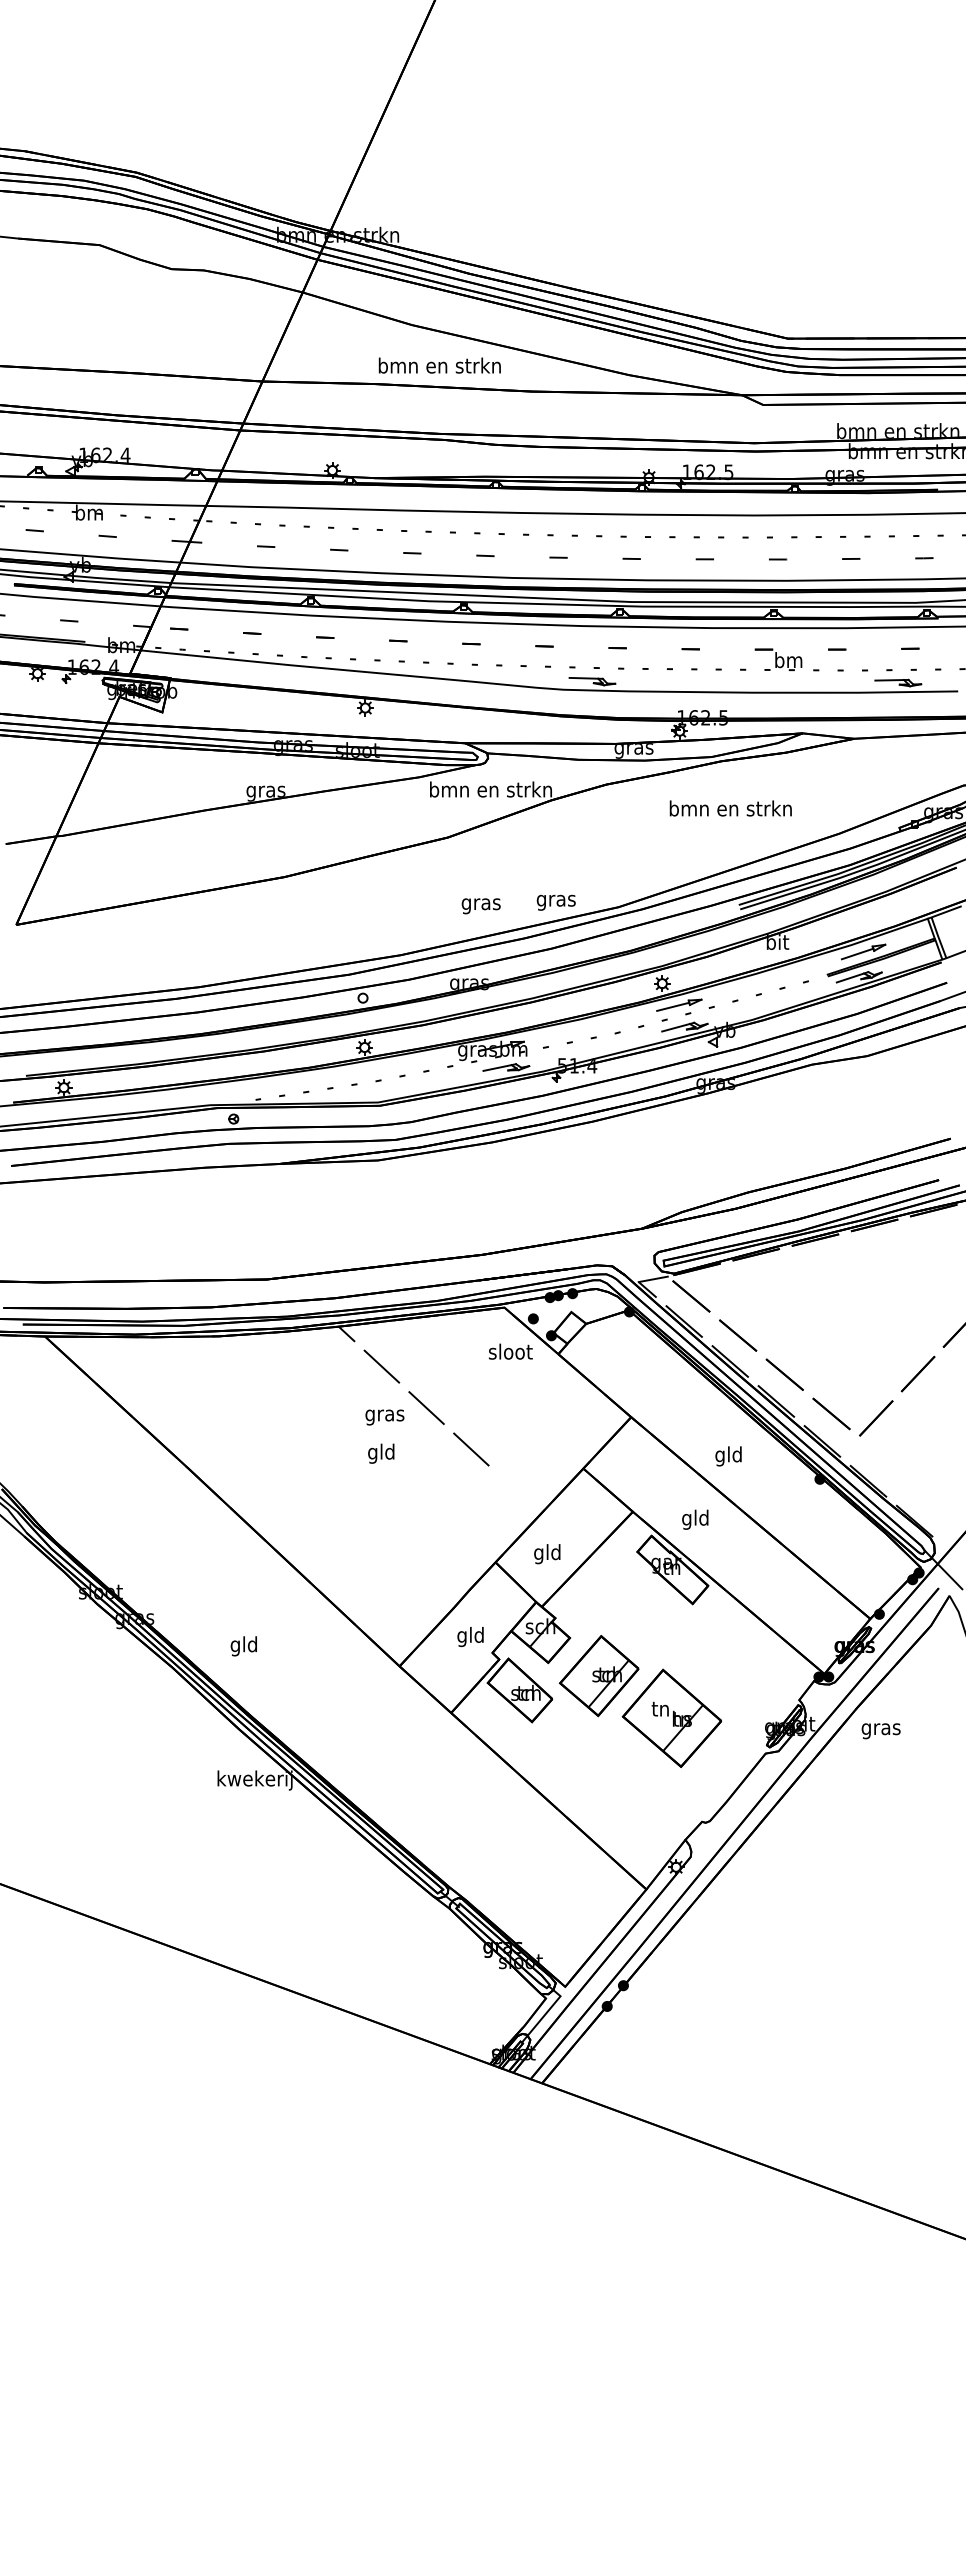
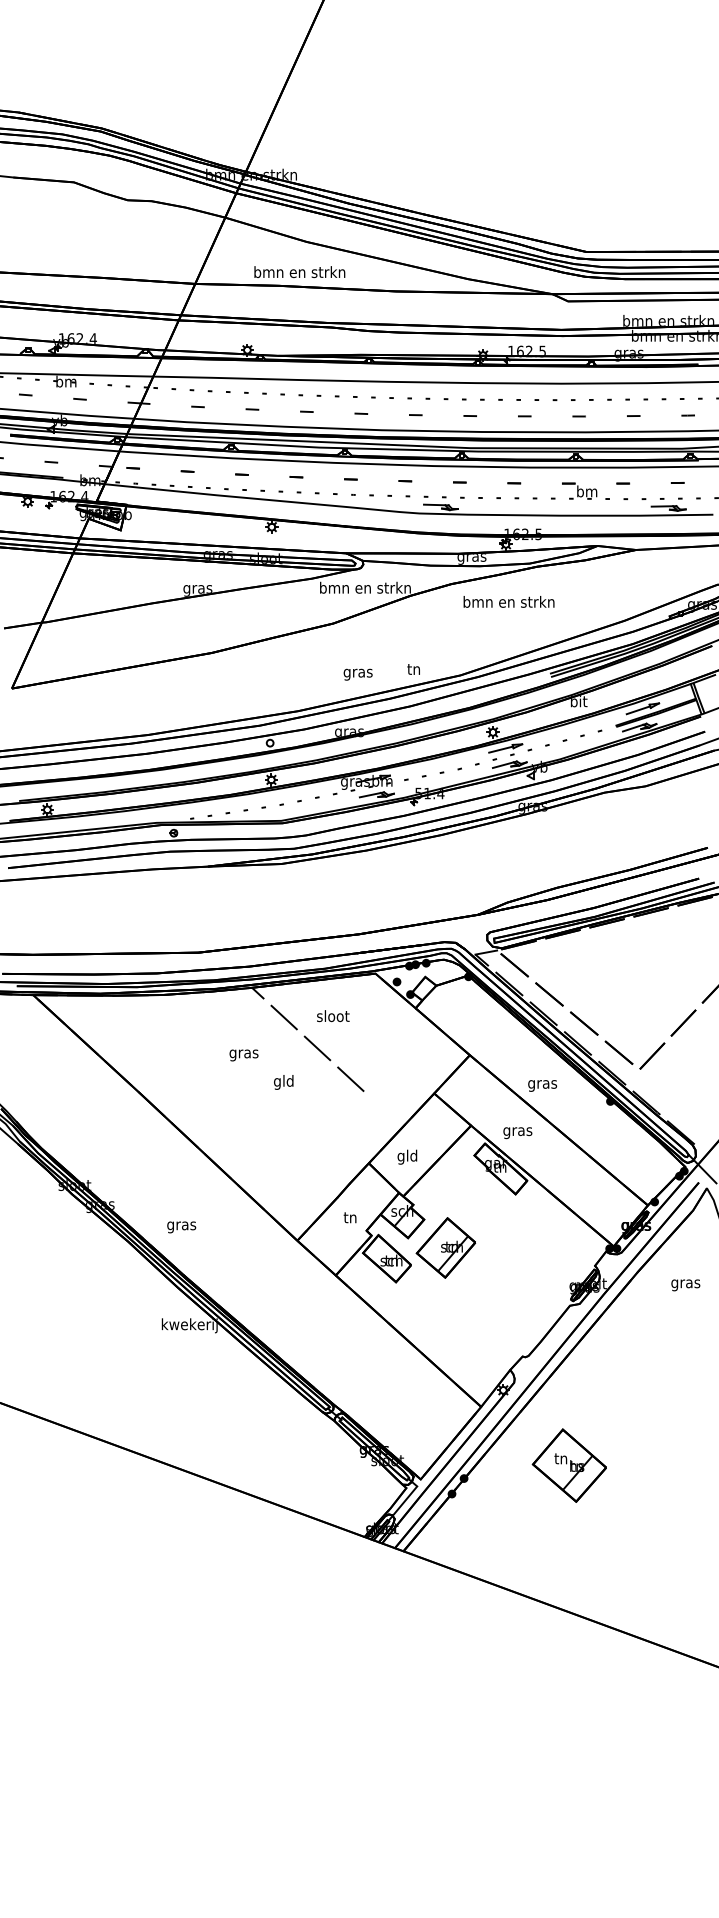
text: (439, 365) -> (299, 272), moved
text: (730, 808) -> (508, 601), moved
text: (555, 900) -> (413, 670), gras -> tn
text: (510, 1351) -> (333, 1015), moved
text: (384, 1417) -> (243, 1055), moved
text: (728, 1456) -> (542, 1084), gld -> gras
text: (695, 1519) -> (517, 1131), gld -> gras
text: (470, 1637) -> (350, 1219), gld -> tn
text: (243, 1646) -> (181, 1225), gld -> gras
part: (671, 1718) -> (569, 1465), moved
text: (880, 1731) -> (685, 1285), moved

